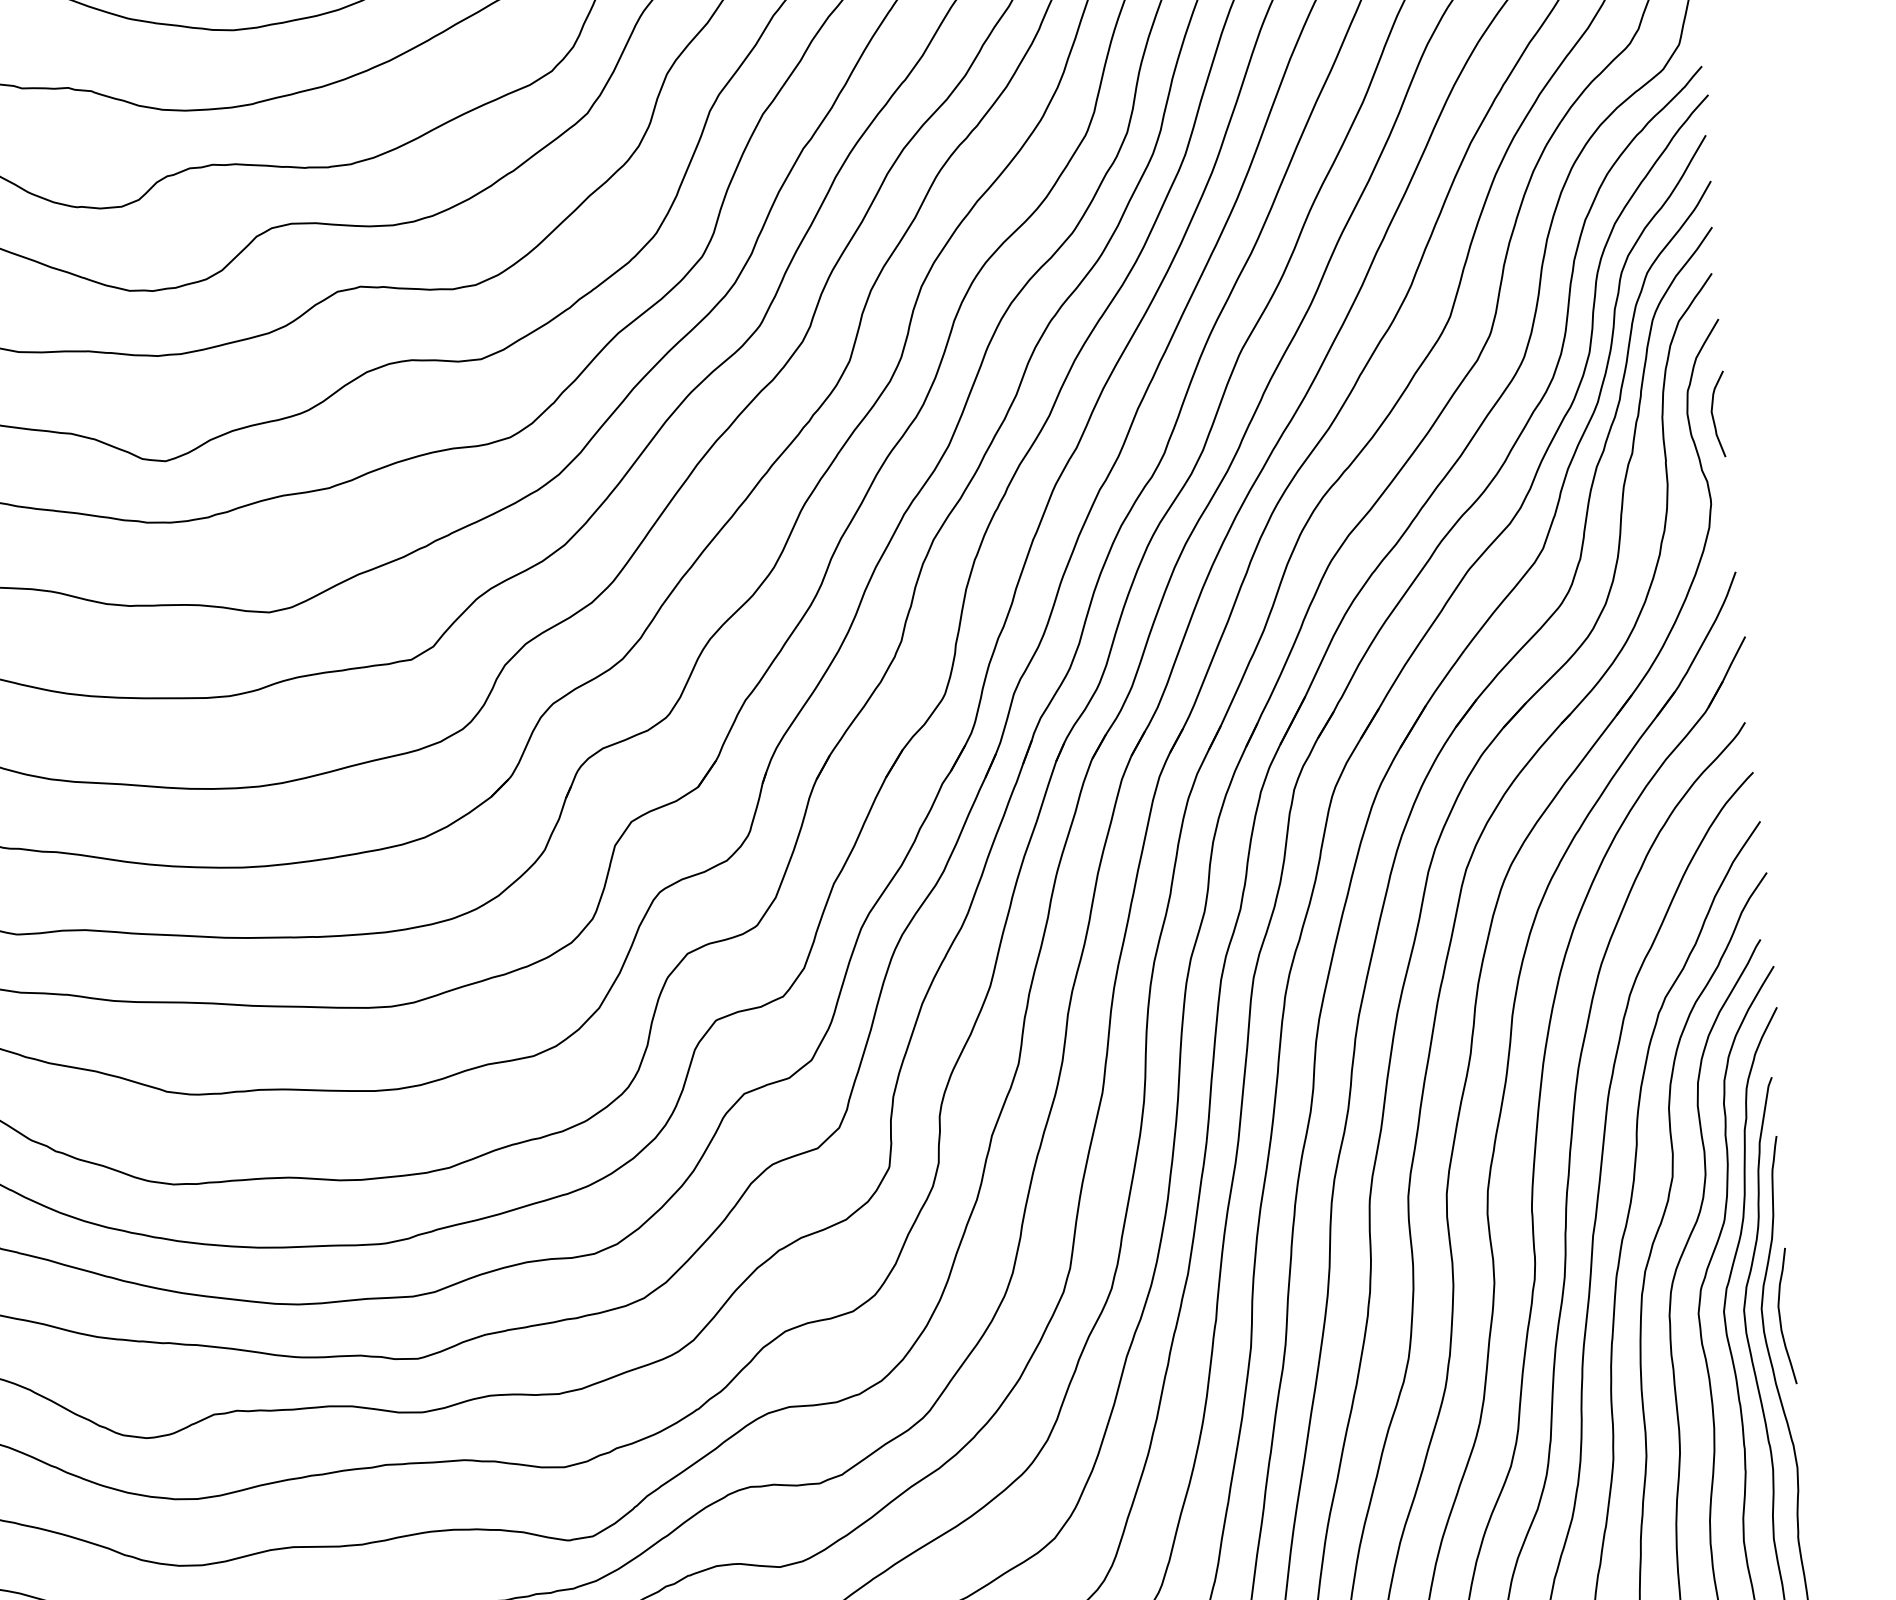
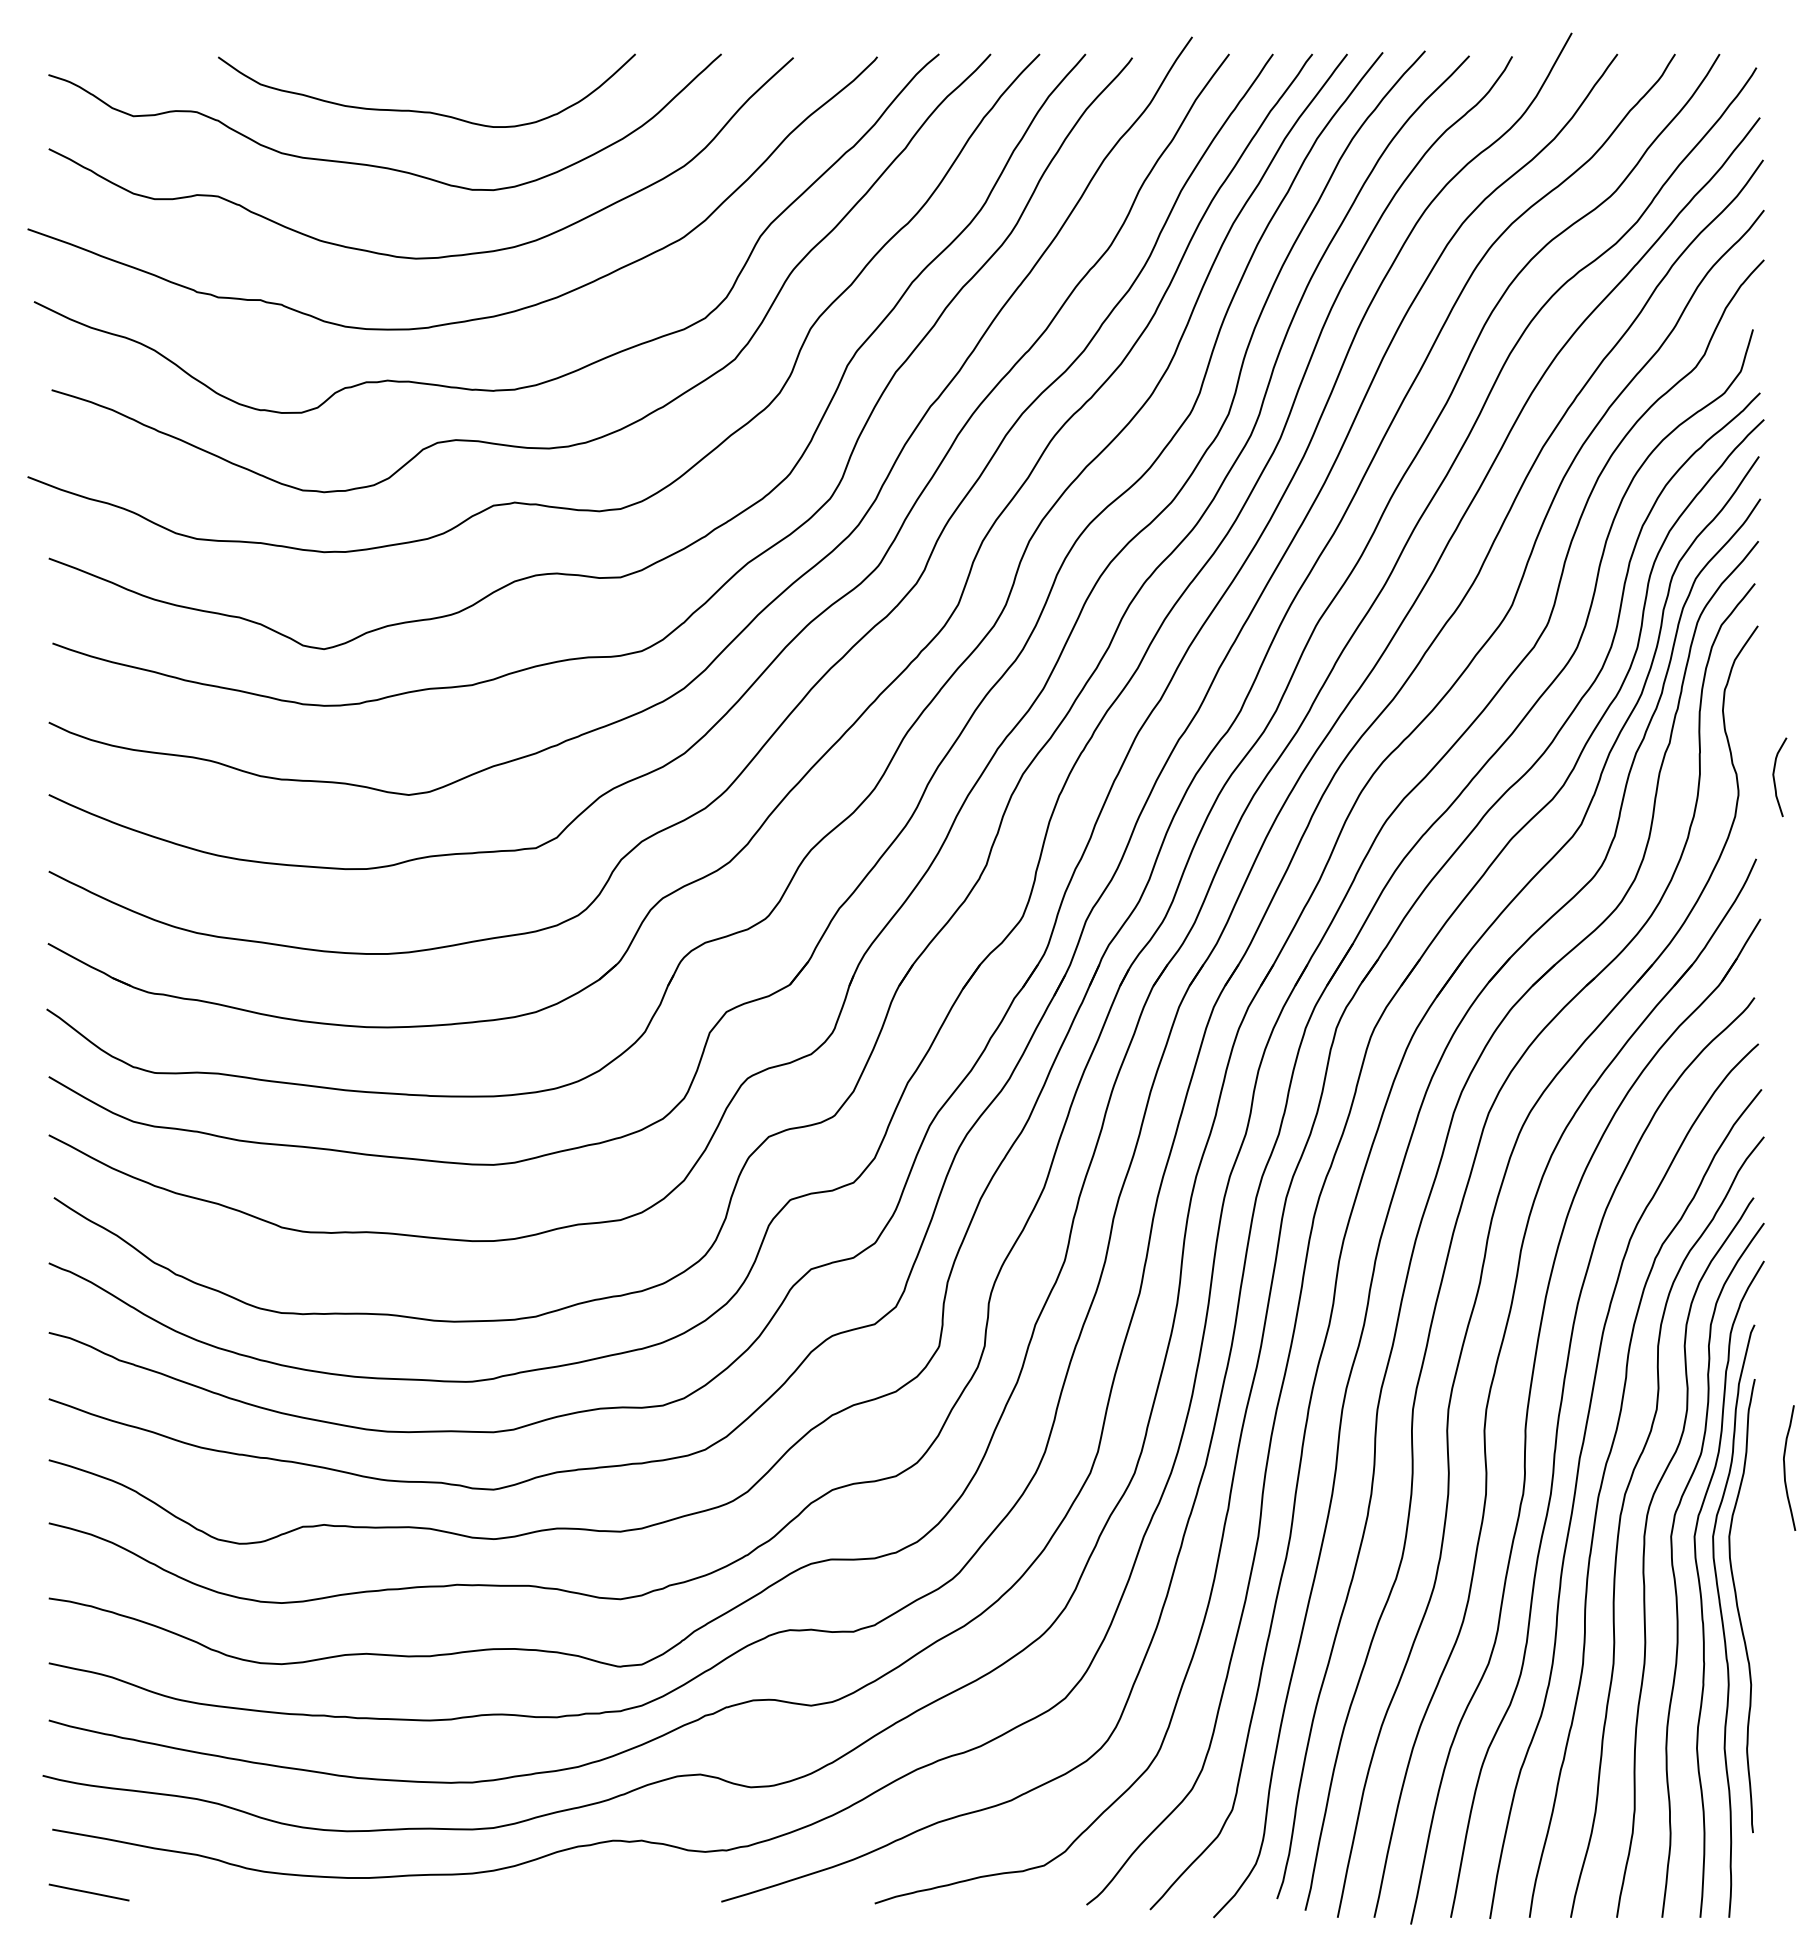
curve: (1713, 414) -> (1774, 777), moved
curve: (1780, 1316) -> (1785, 1467), moved

